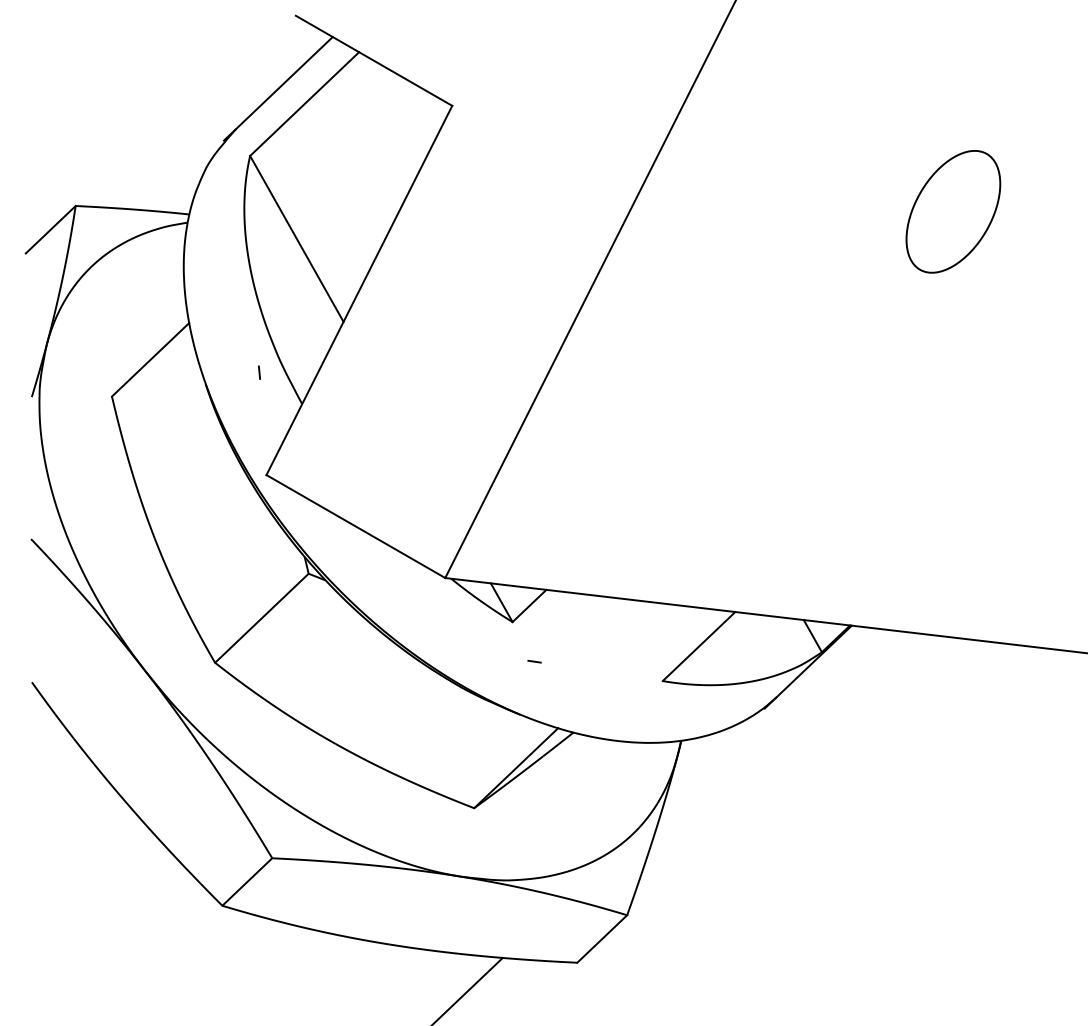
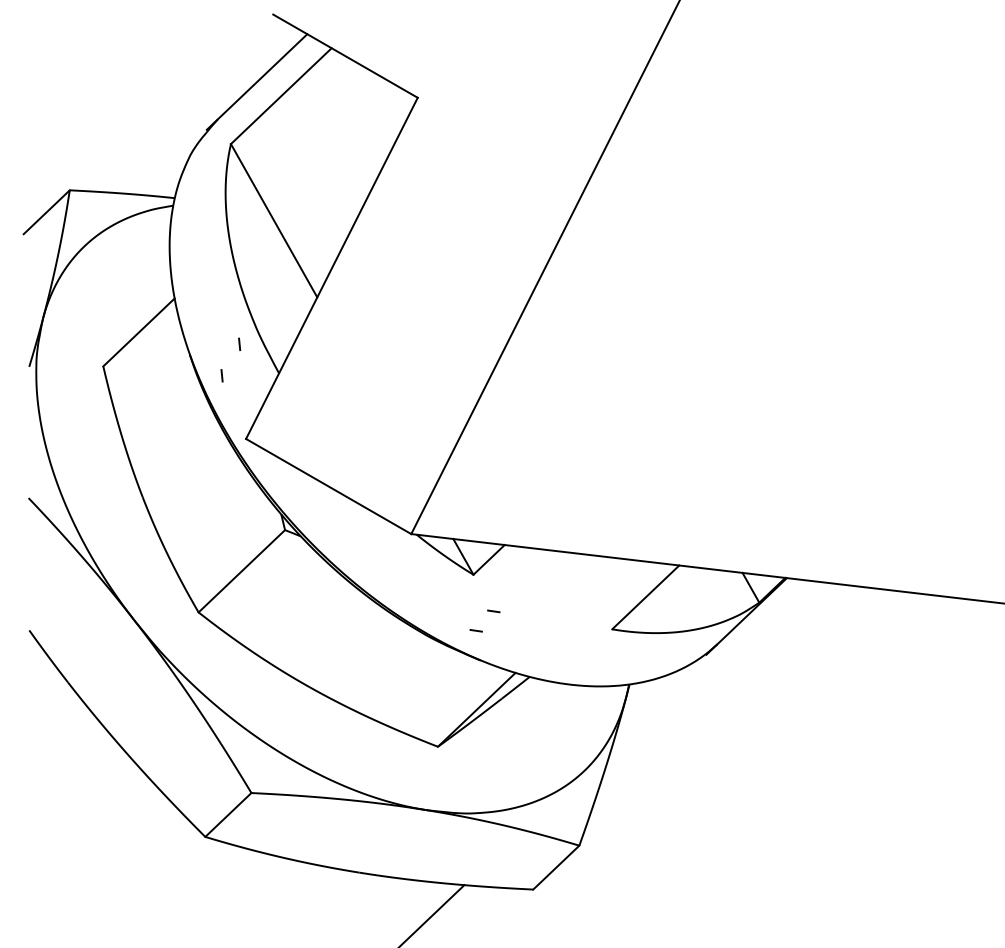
part: (953, 211) -> (880, 195), removed
line: (240, 406) -> (222, 375), added
line: (515, 682) -> (476, 630), added

